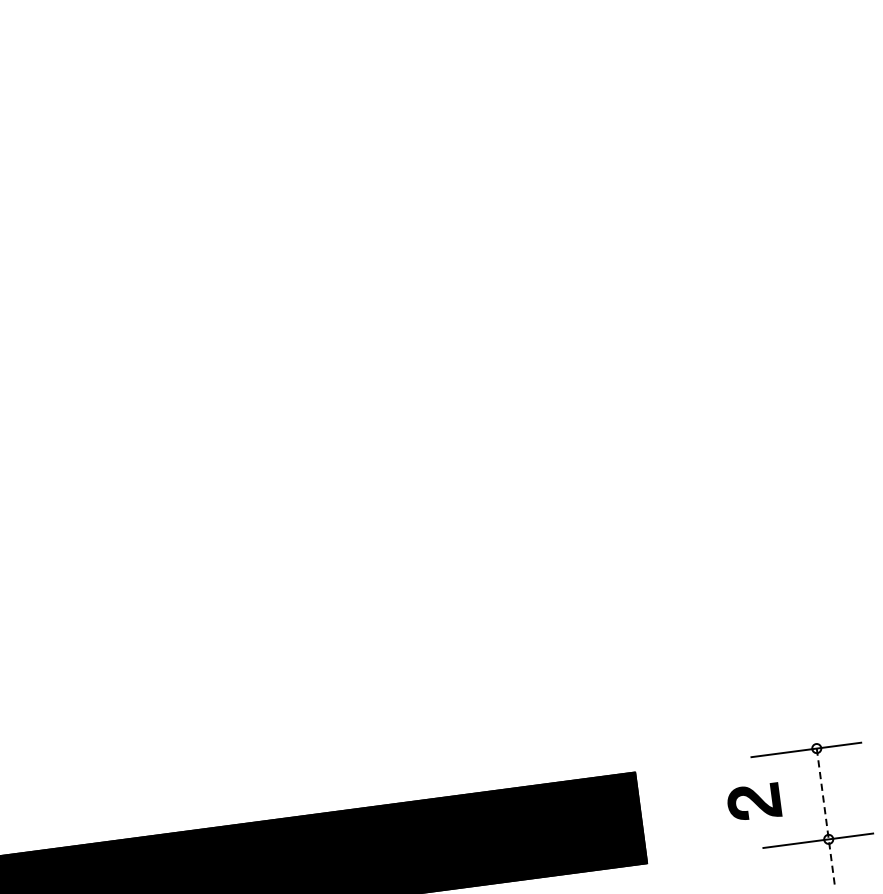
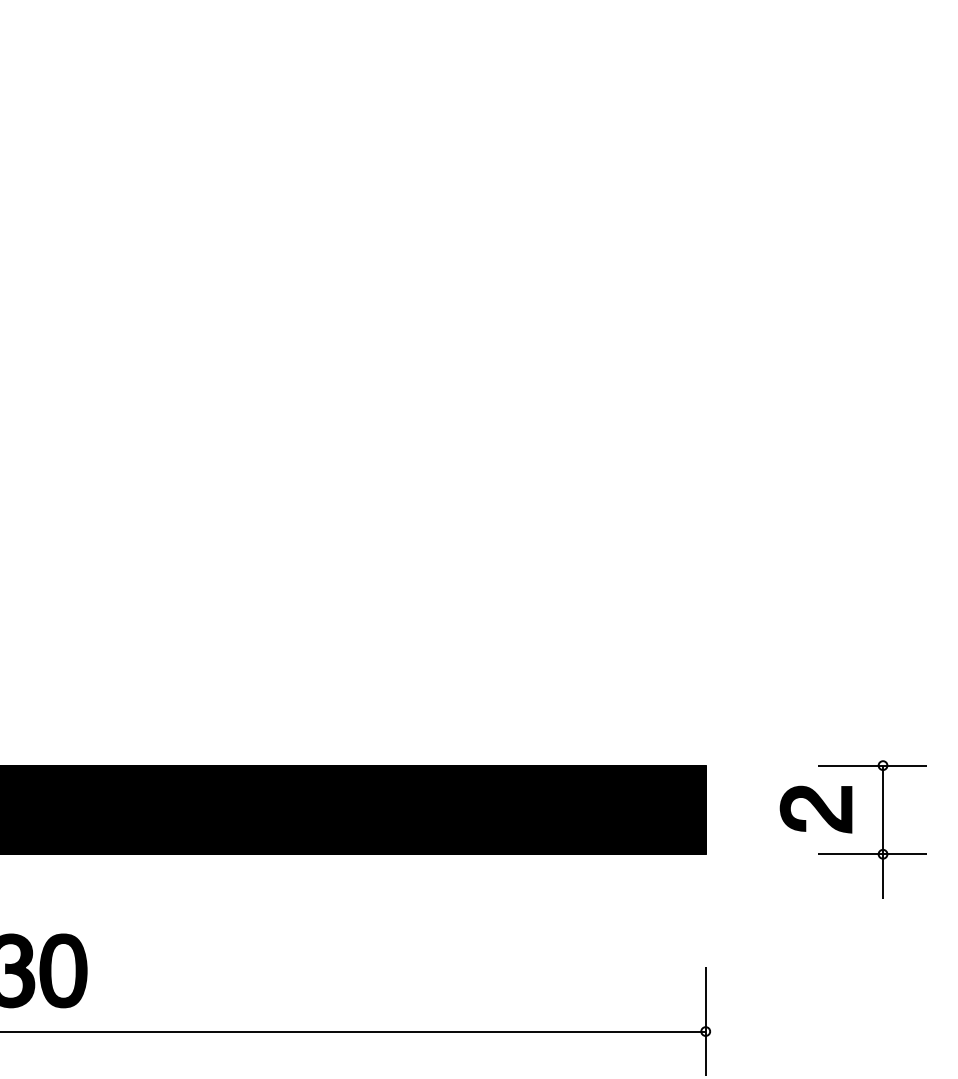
part: (753, 802) -> (815, 809), size x1.43
line: (826, 817) -> (883, 832), dashed -> solid

